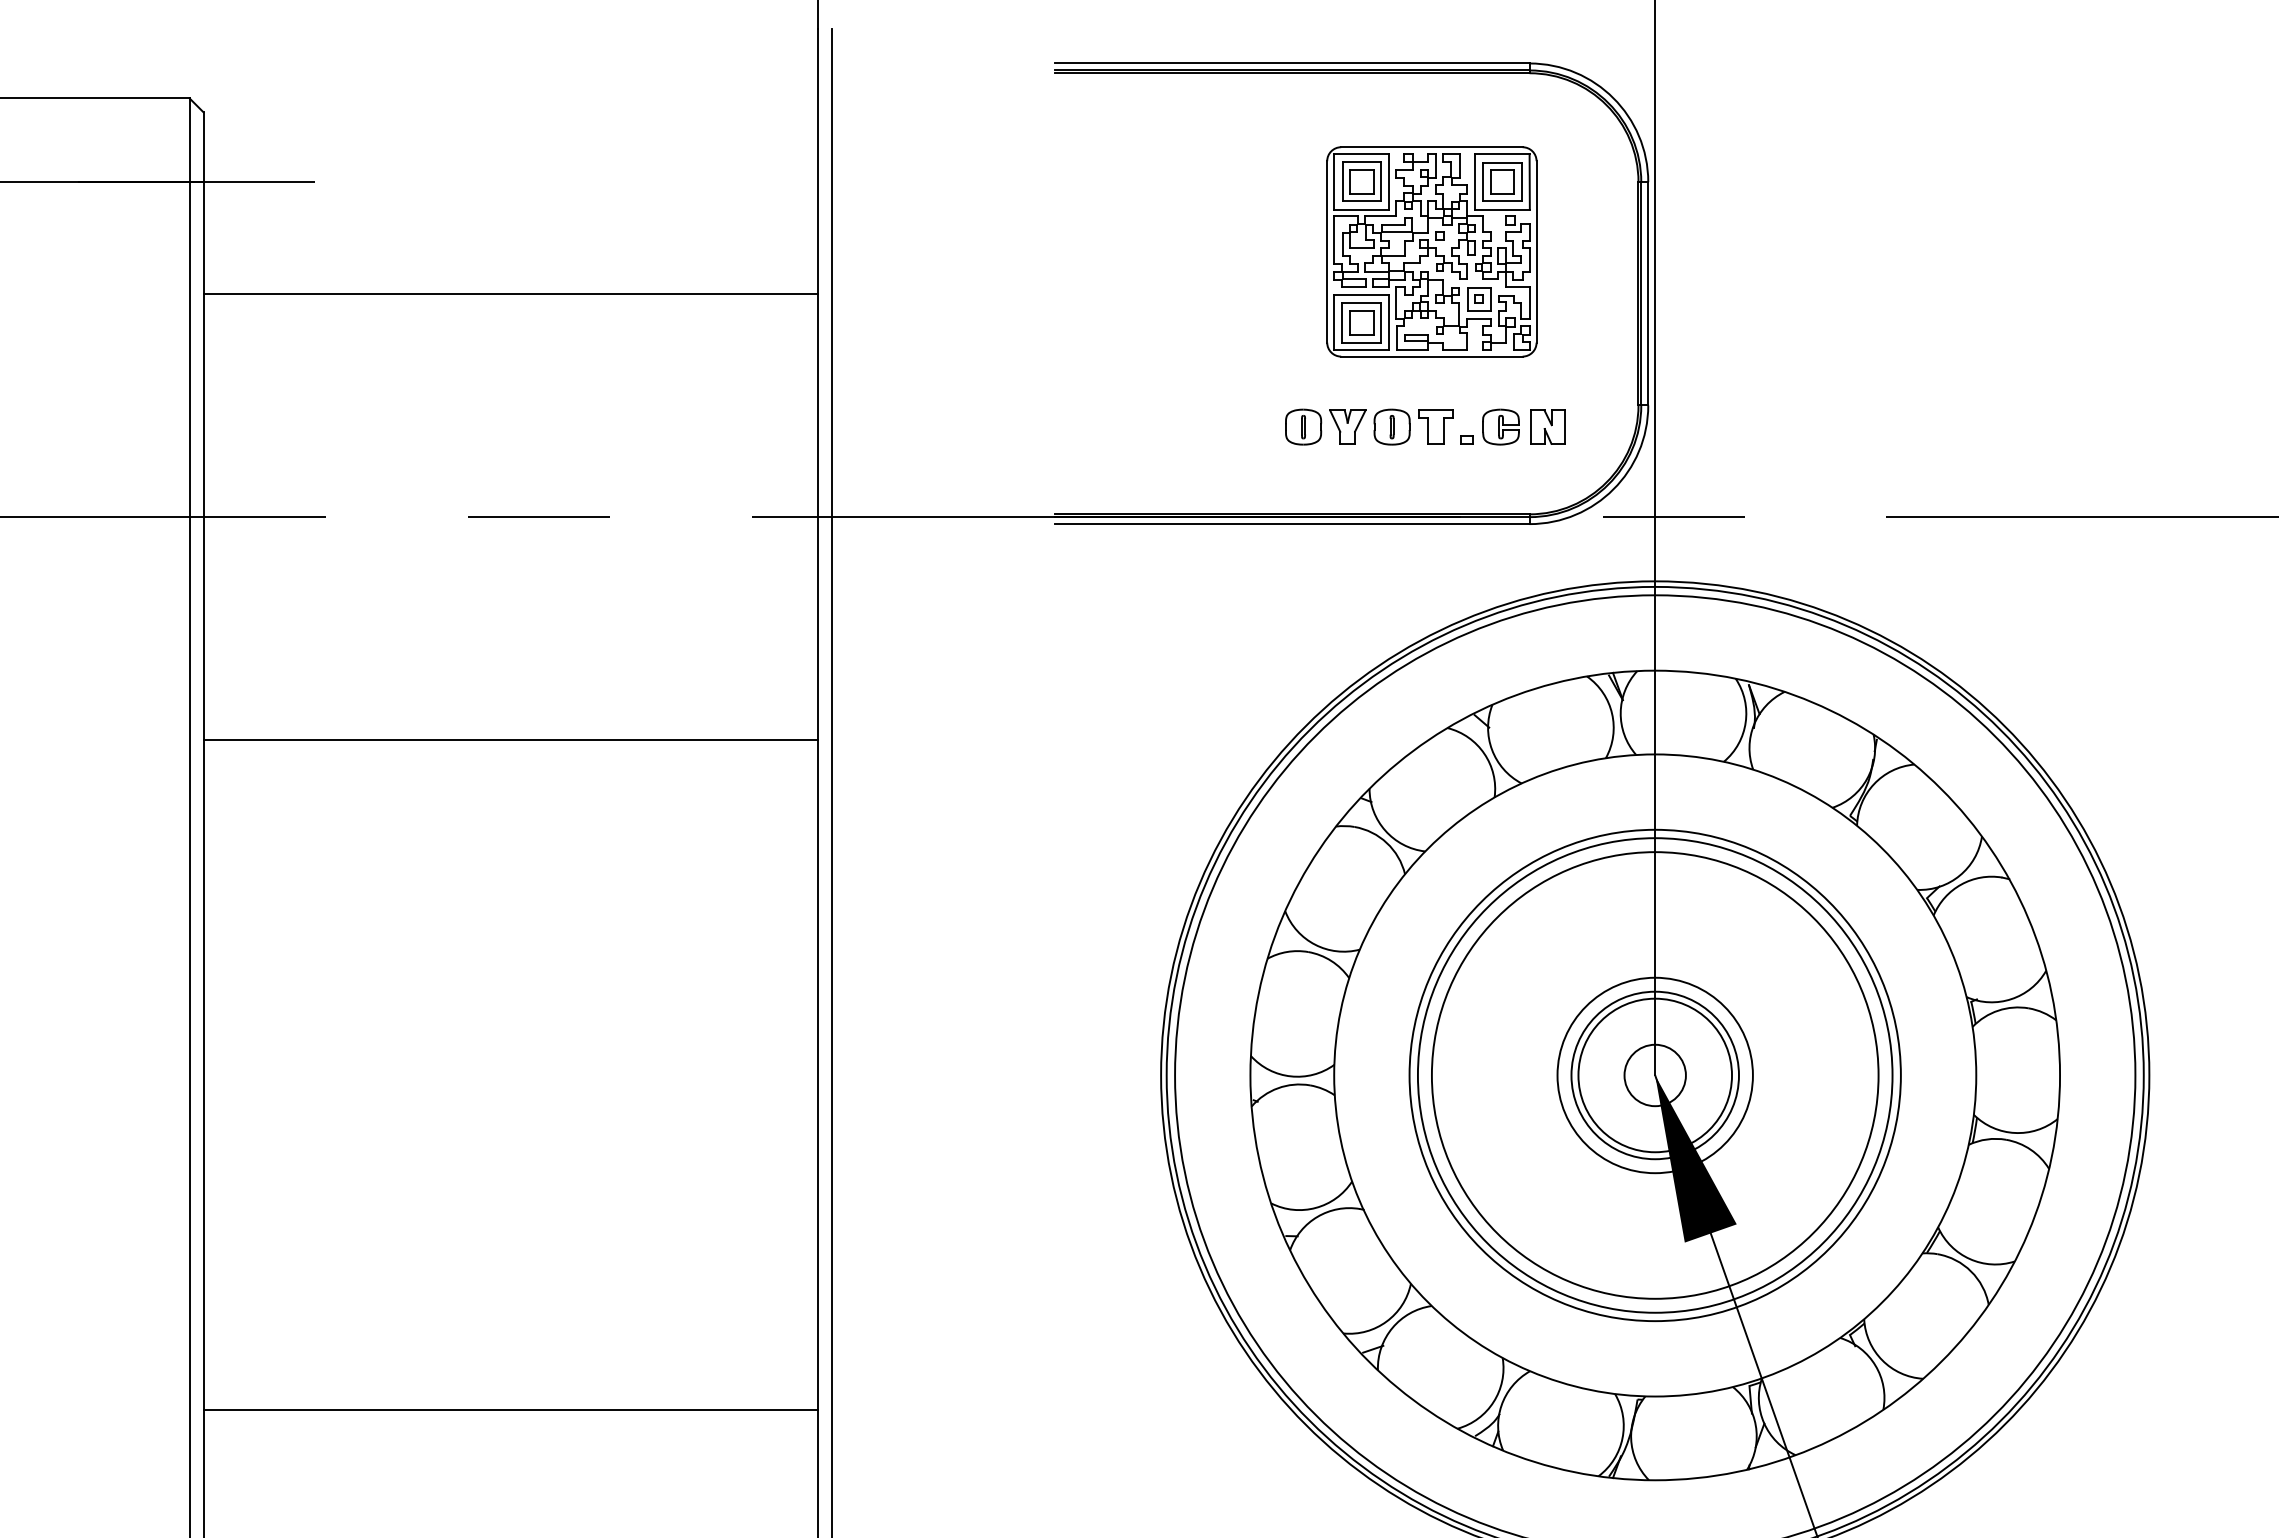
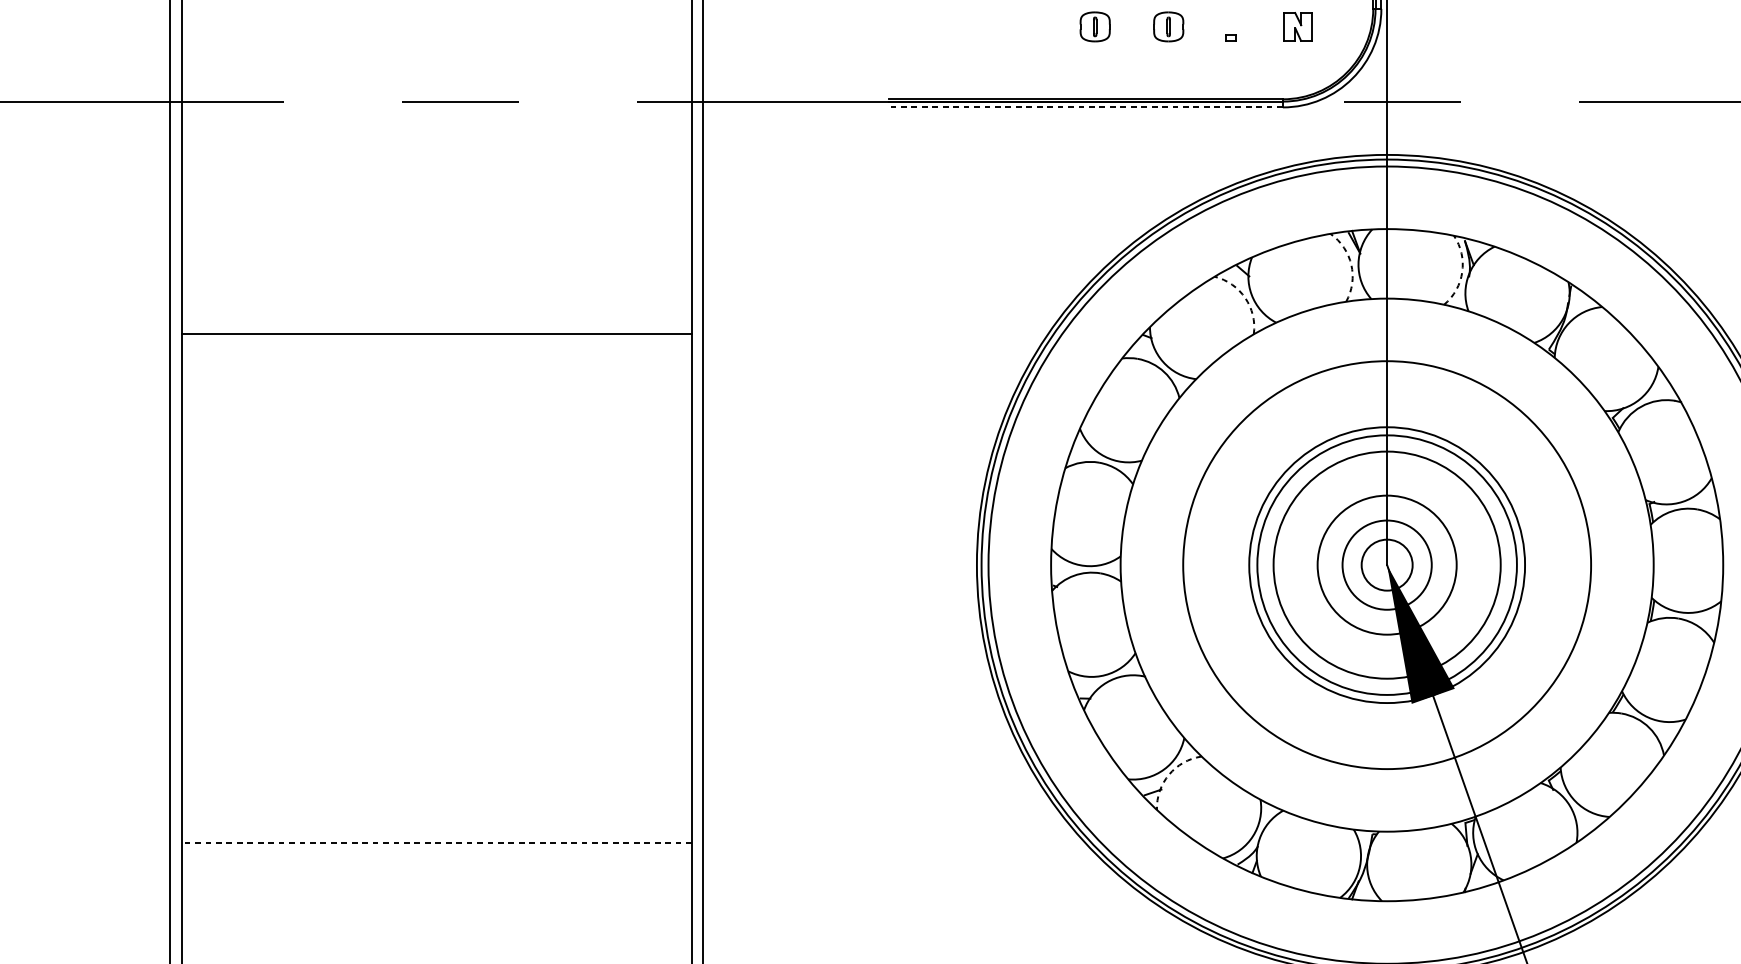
part: (1347, 426) -> (1131, 26), removed
part: (1435, 426) -> (1204, 26), removed
part: (1500, 426) -> (1258, 26), removed
line: (1291, 524) -> (1085, 107), solid -> dashed
arc: (1612, 713) -> (1351, 264), solid -> dashed
arc: (1745, 722) -> (1462, 272), solid -> dashed
line: (510, 740) -> (436, 333), moved
arc: (1484, 753) -> (1245, 297), solid -> dashed
circle: (1654, 1075) -> (1386, 565), size x0.7
circle: (1654, 1075) -> (1386, 565), size x0.7
circle: (1654, 1075) -> (1386, 565), size x1.4
circle: (1655, 1075) -> (1387, 565), size x0.7
arc: (1392, 1327) -> (1169, 774), solid -> dashed
line: (510, 1410) -> (436, 843), solid -> dashed

